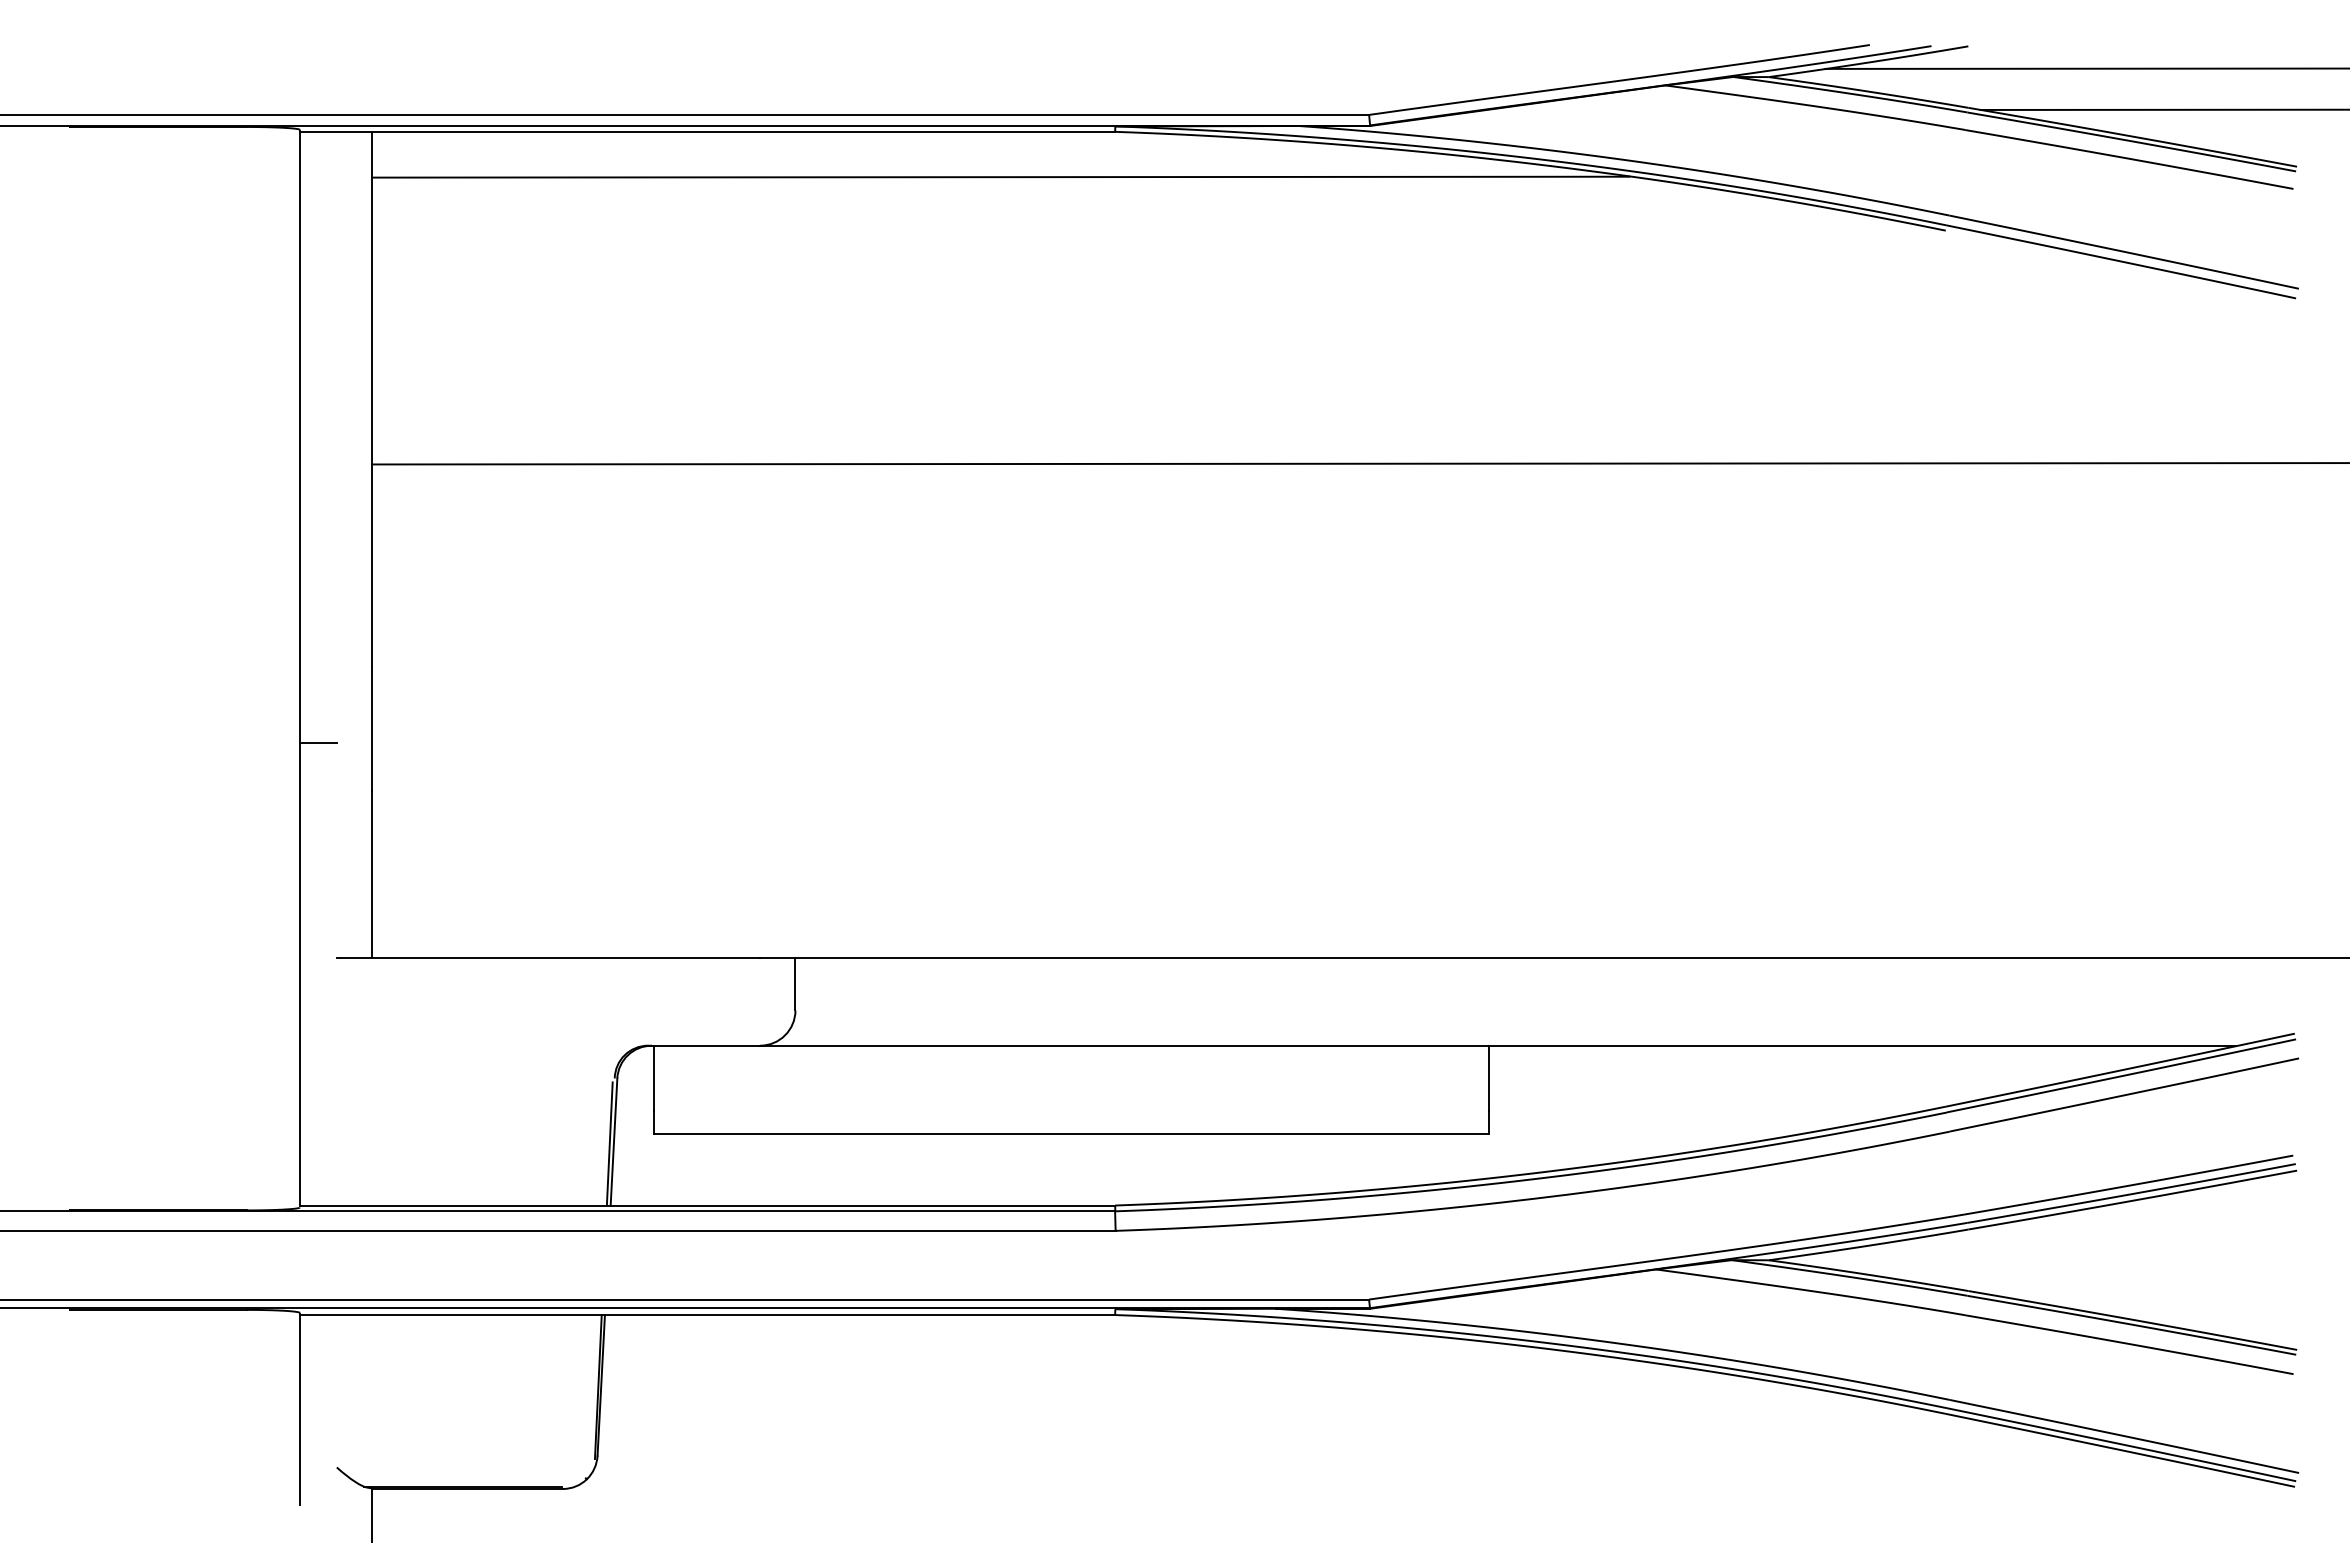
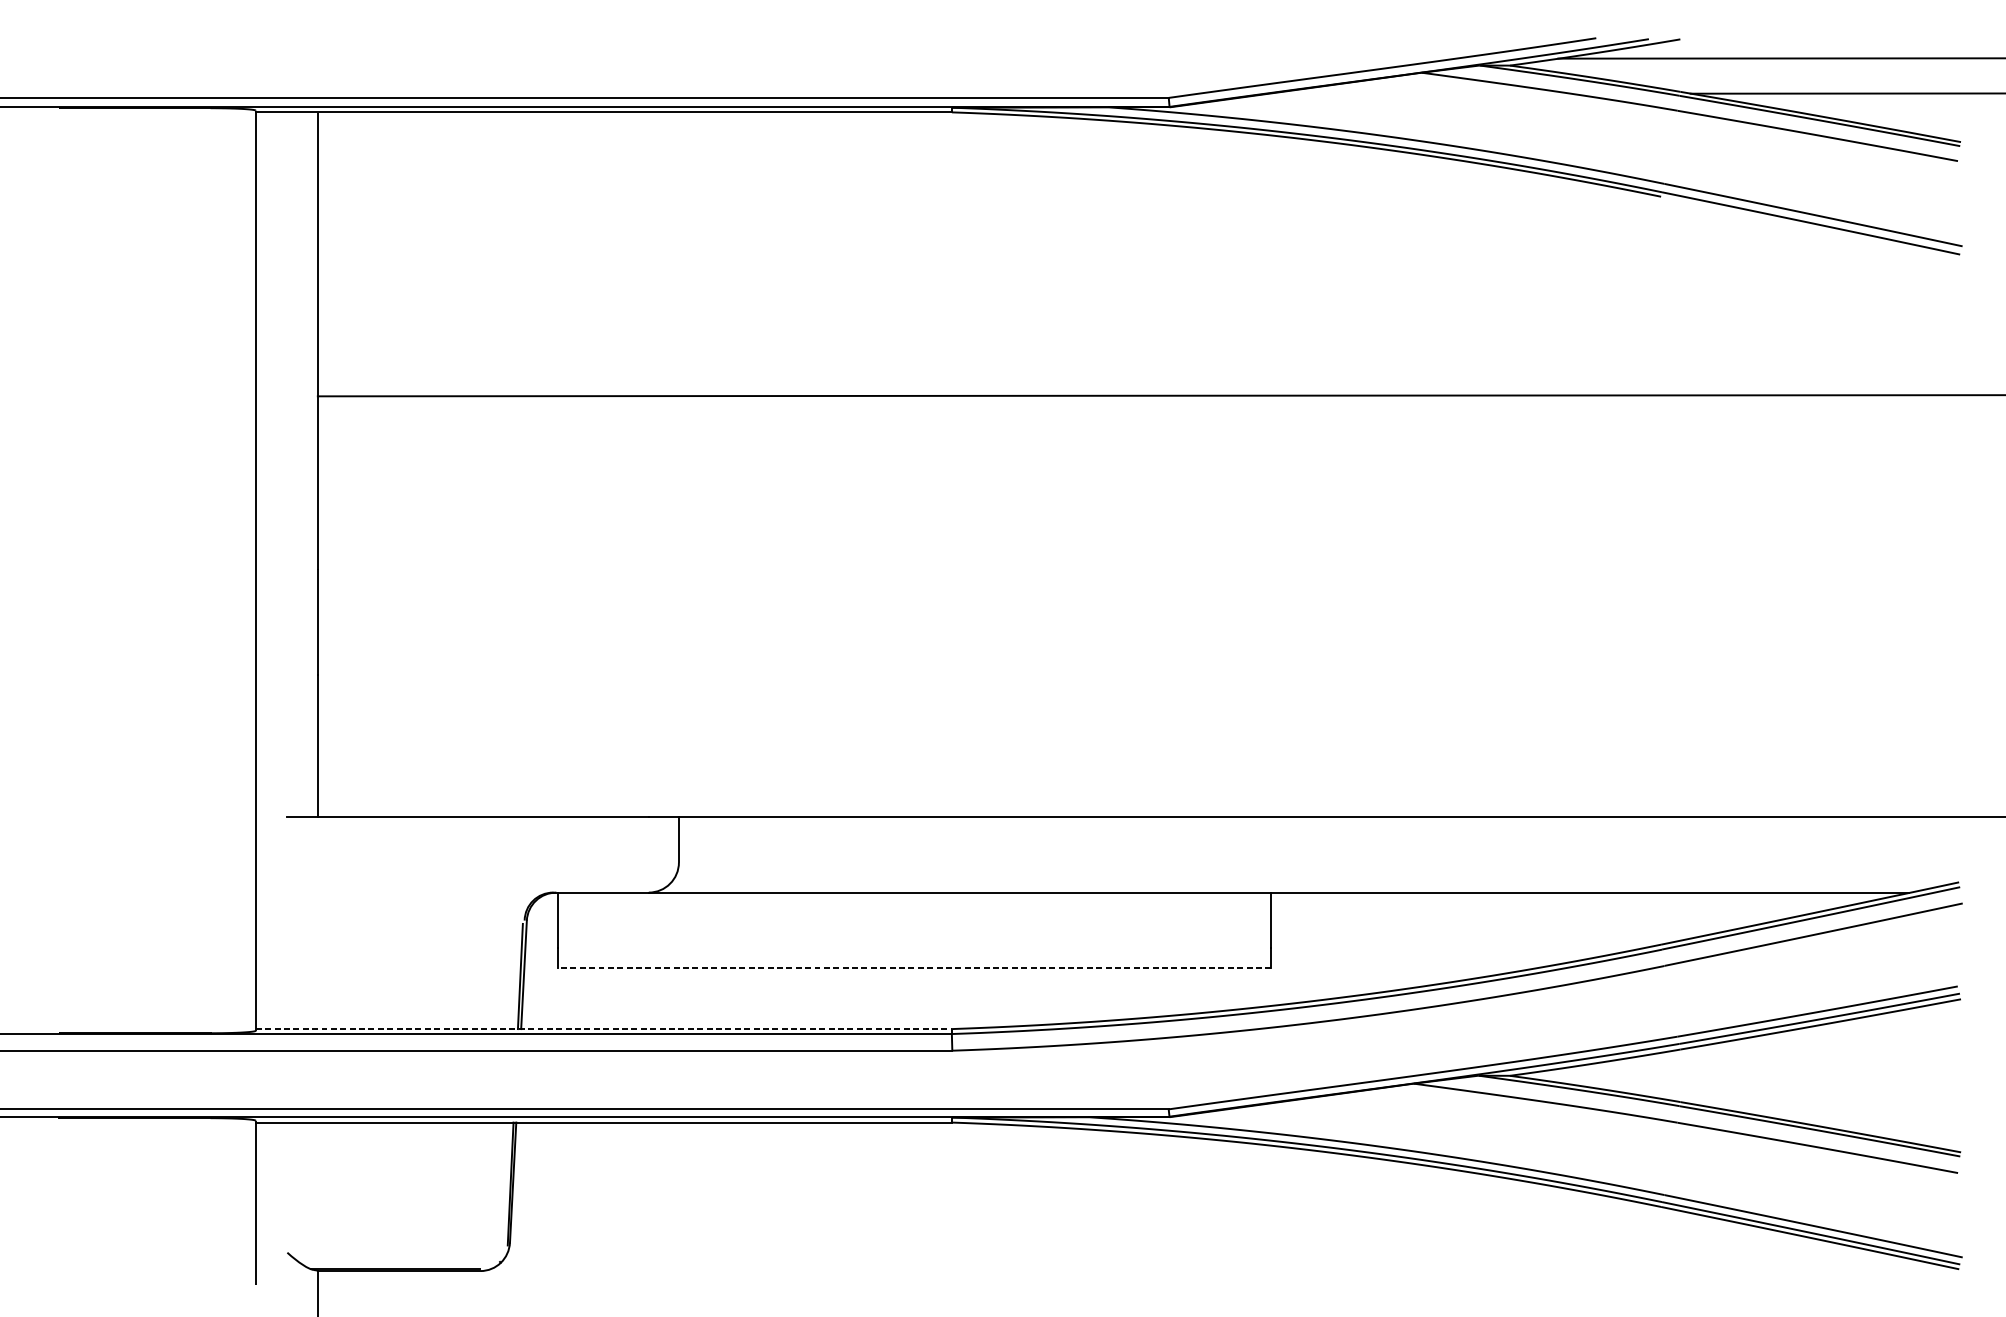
line: (1000, 176) -> (854, 150), removed
line: (317, 743) -> (270, 634), removed
line: (1071, 1133) -> (914, 967), solid -> dashed
line: (707, 1205) -> (603, 1029), solid -> dashed

